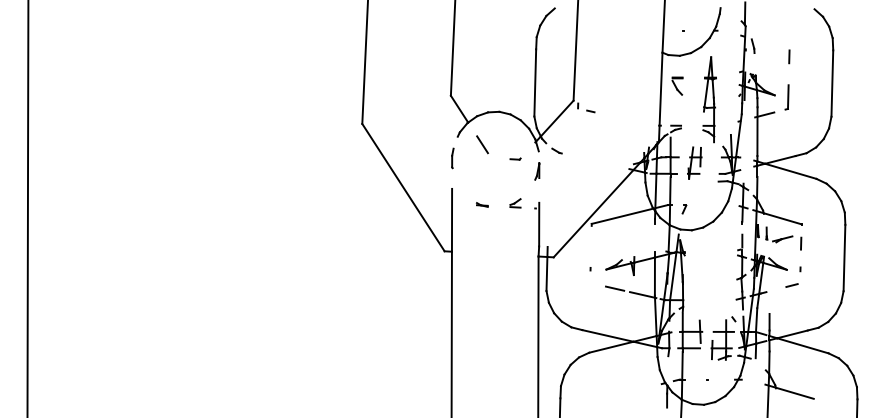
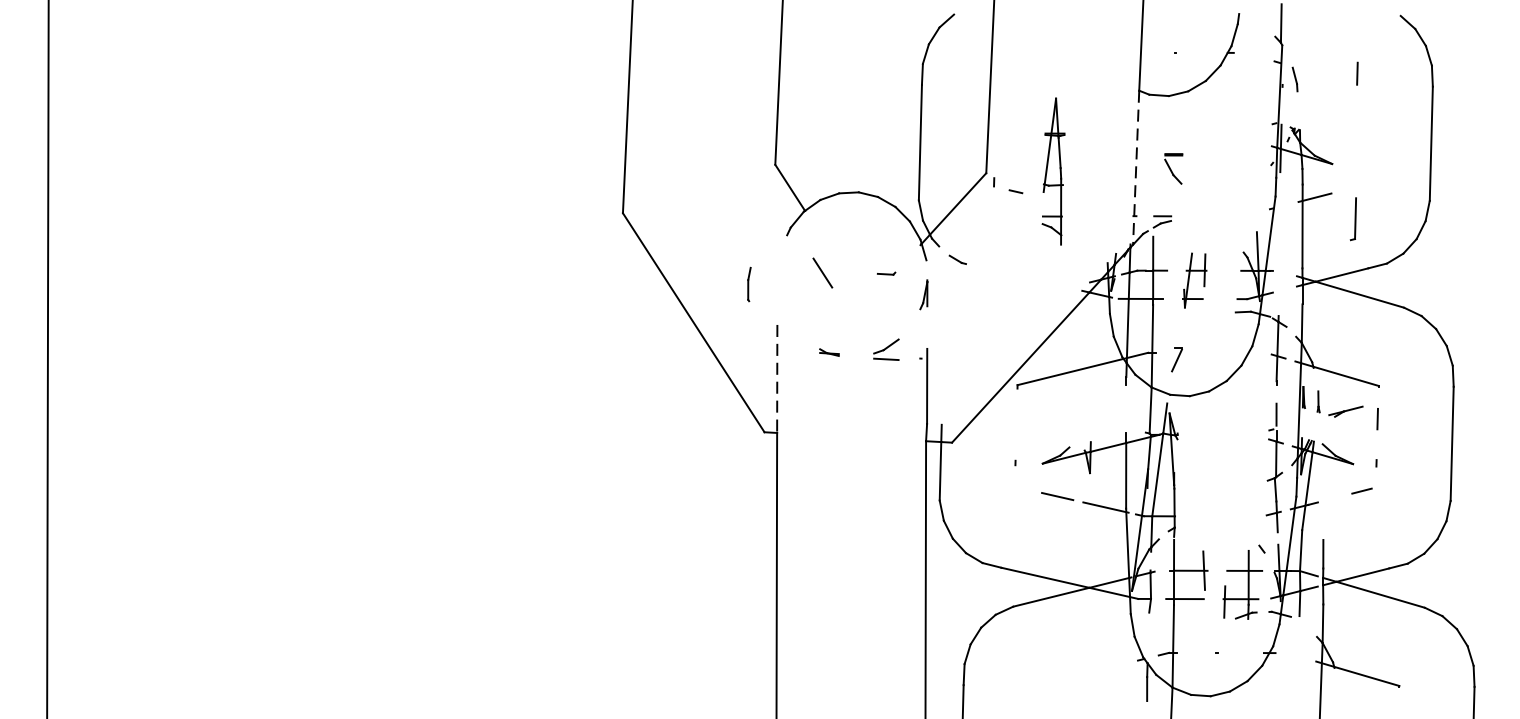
line: (789, 56) -> (1357, 73), moved
part: (677, 85) -> (1173, 167), moved
line: (660, 97) -> (1135, 167), solid -> dashed
part: (786, 97) -> (1352, 219), moved
part: (709, 99) -> (1053, 171), moved
line: (482, 144) -> (822, 272), moved
line: (452, 158) -> (748, 284), moved
part: (515, 203) -> (886, 350), size x1.4
part: (684, 209) -> (1177, 360), size x1.6
line: (452, 220) -> (778, 379), solid -> dashed

